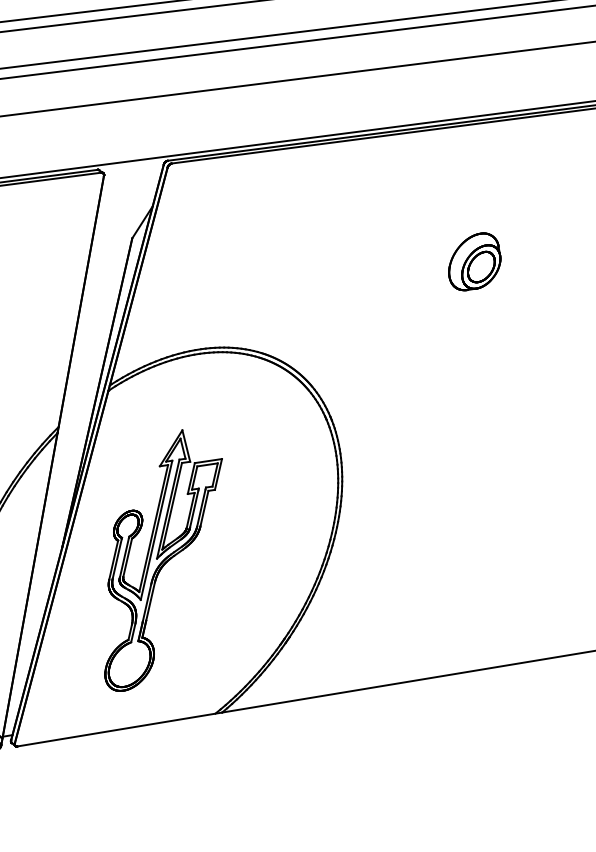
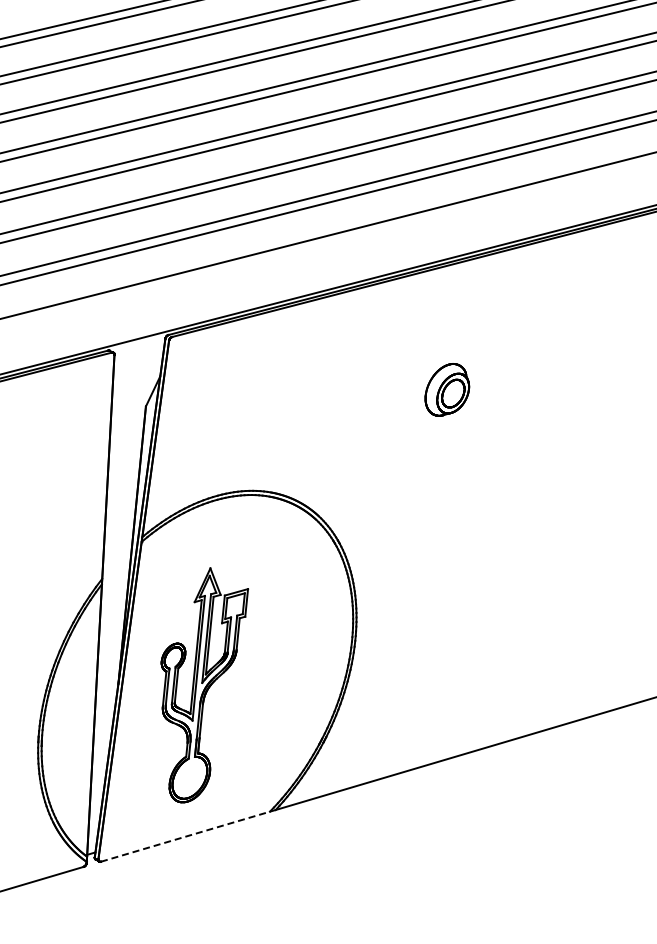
line: (120, 729) -> (188, 835), solid -> dashed

